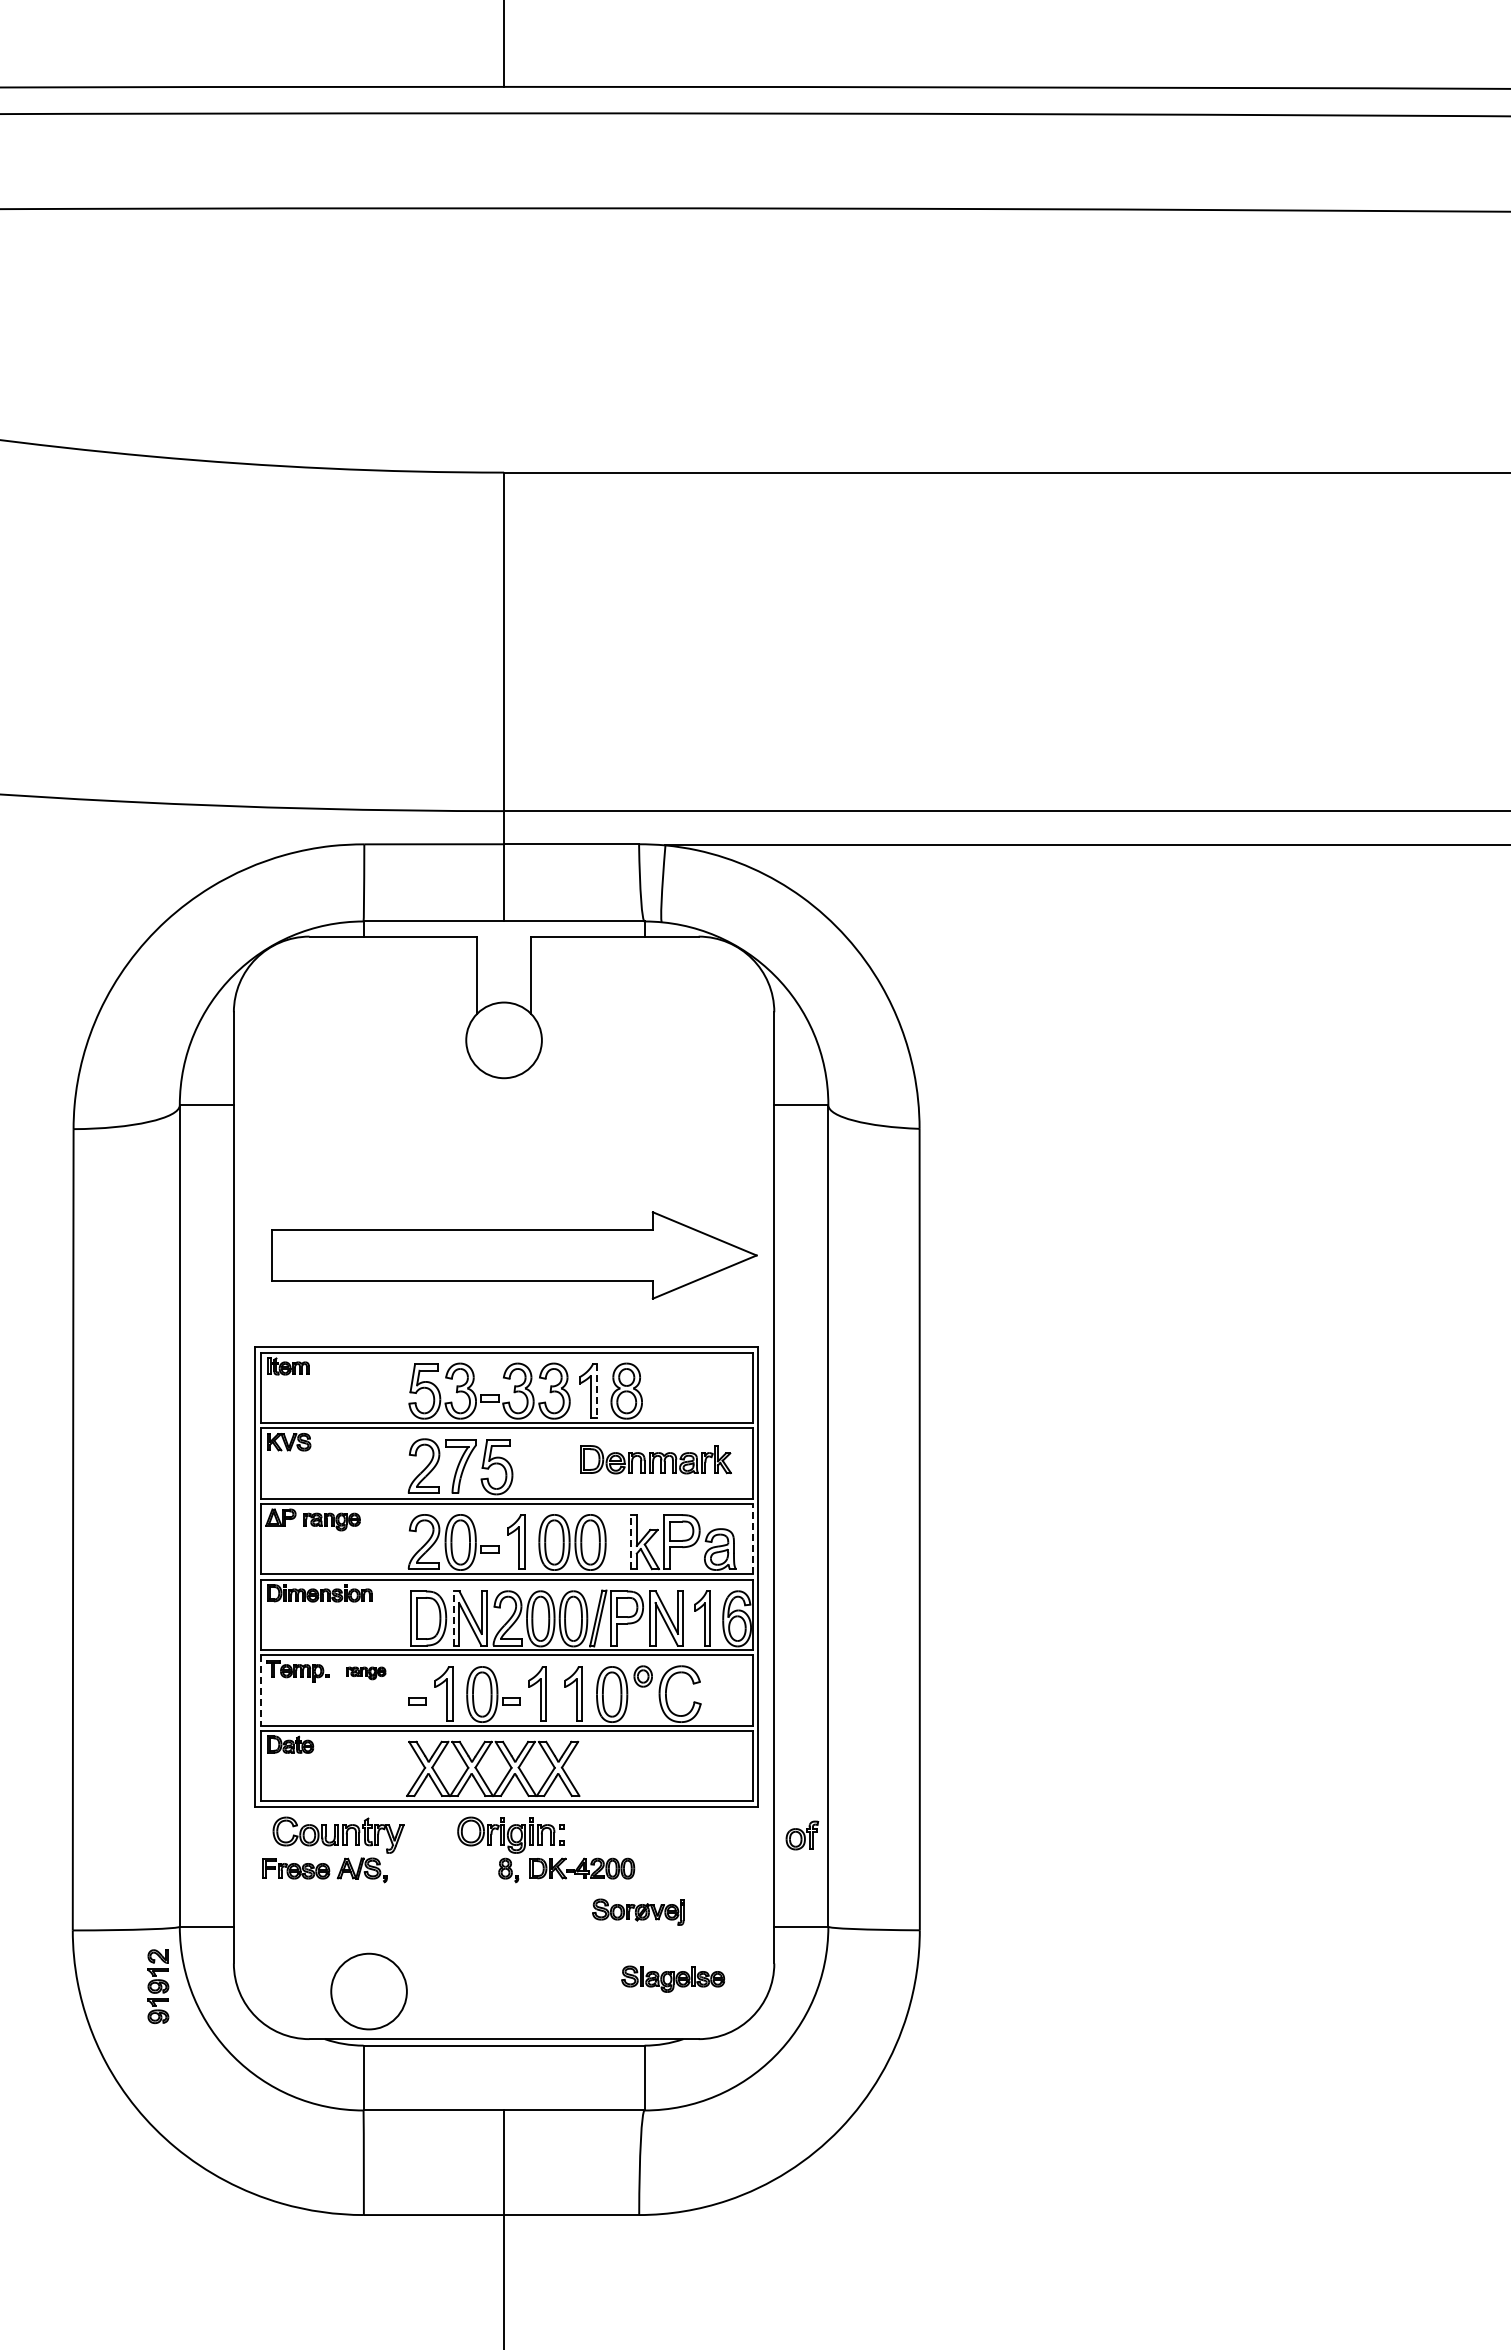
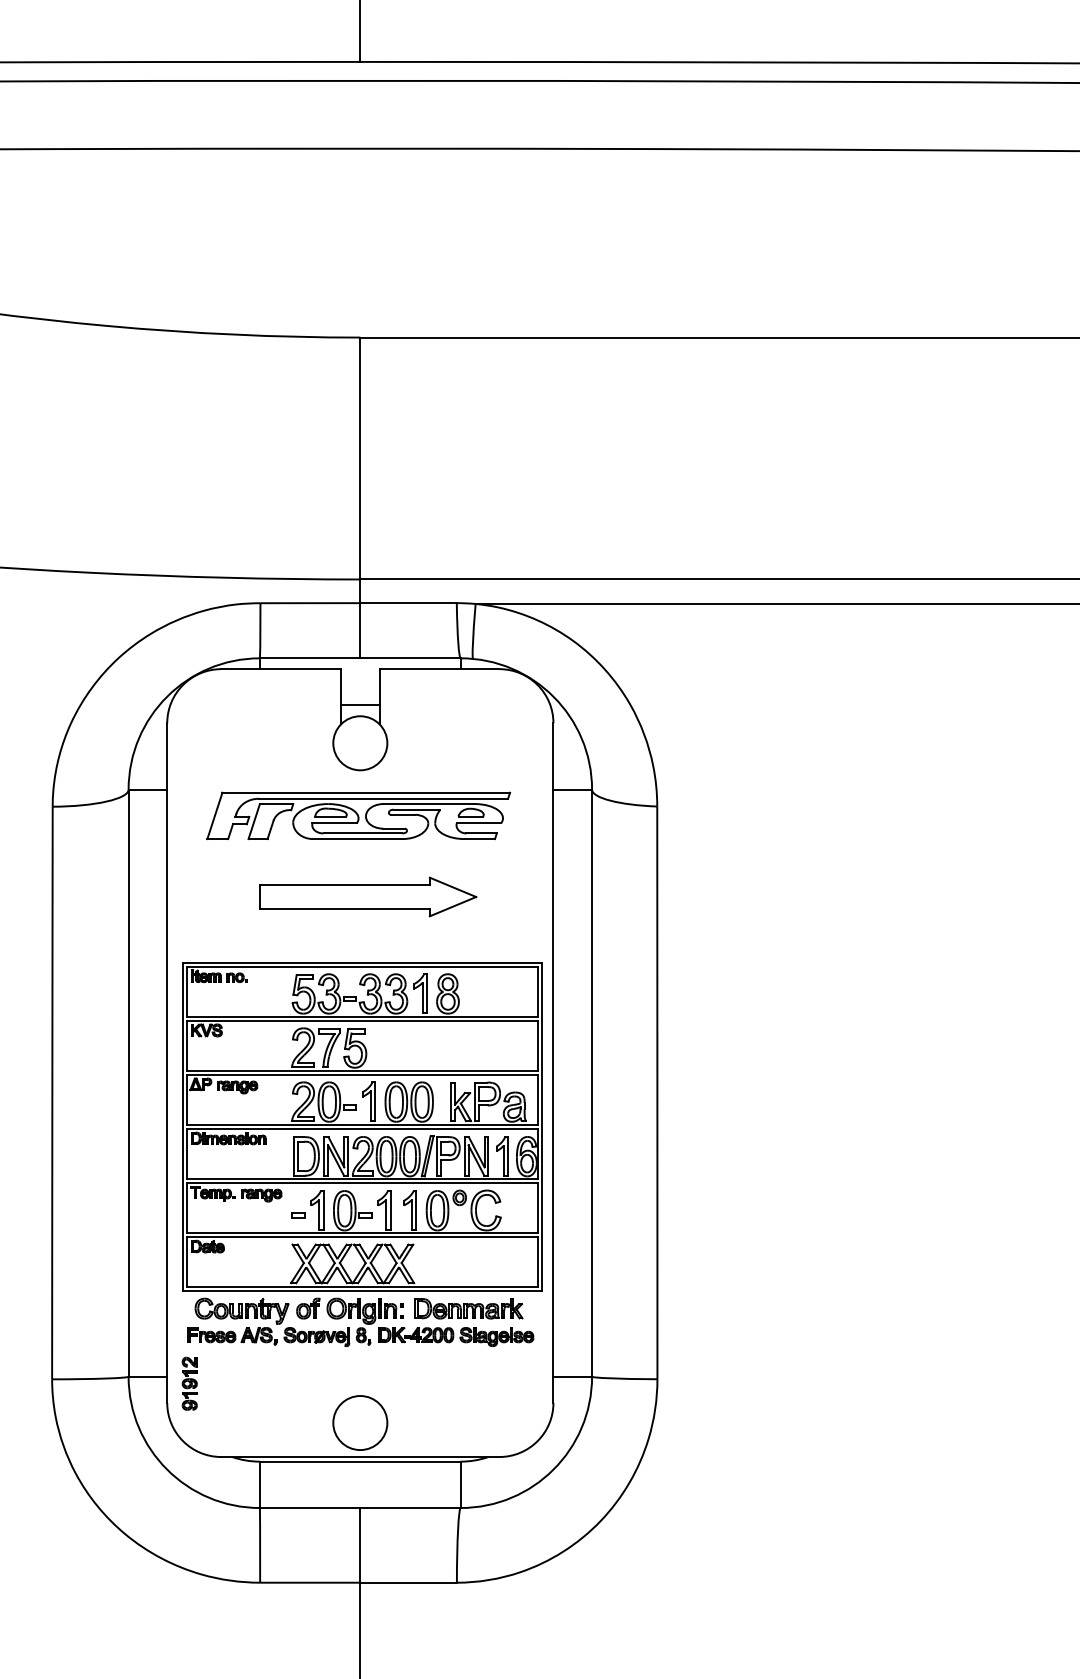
line: (504, 986) -> (360, 704), added
part: (501, 1141) -> (358, 815), added
part: (515, 1255) -> (368, 897), size x0.62
part: (331, 1368) -> (237, 977), added
line: (596, 1391) -> (426, 994), dashed -> solid
part: (655, 1459) -> (468, 1308), moved
line: (752, 1538) -> (537, 1099), dashed -> solid
line: (631, 1541) -> (451, 1101), dashed -> solid
line: (453, 1618) -> (324, 1156), dashed -> solid
part: (365, 1673) -> (261, 1195), size x1.43
line: (260, 1691) -> (186, 1208), dashed -> solid
part: (802, 1835) -> (308, 1308), moved
part: (638, 1911) -> (317, 1336), moved
part: (673, 1978) -> (497, 1336), moved
part: (158, 1986) -> (189, 1383), moved
circle: (368, 1991) -> (359, 1422), moved

